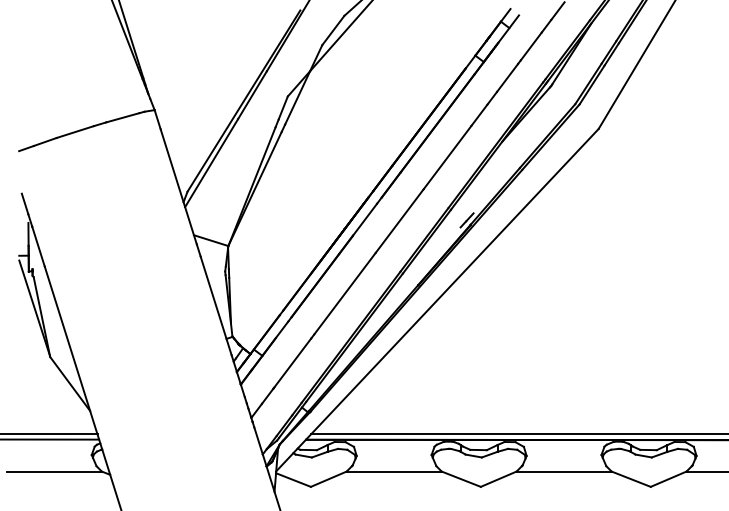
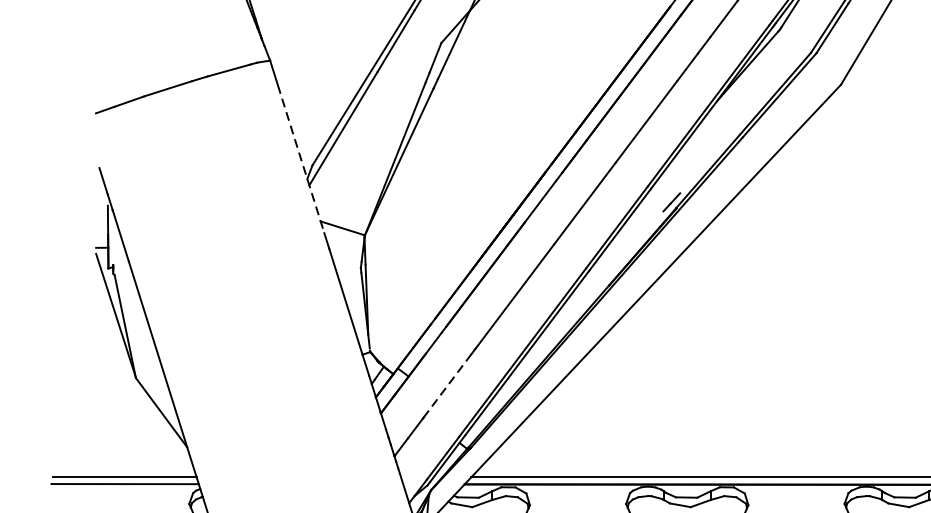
line: (178, 187) -> (300, 160), solid -> dashed
line: (292, 362) -> (447, 385), solid -> dashed

